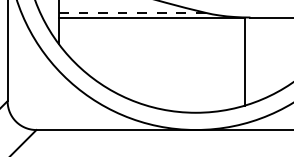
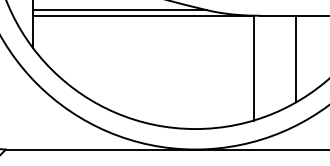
line: (132, 12) -> (120, 9), dashed -> solid
line: (280, 53) -> (296, 58), added

